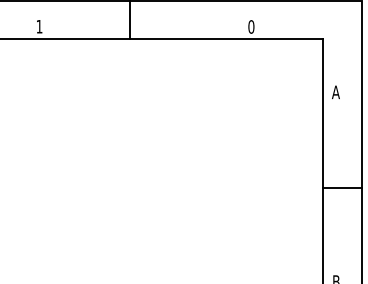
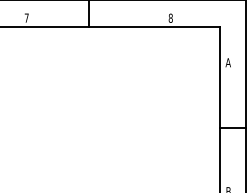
text: (39, 25) -> (26, 17), 1 -> 7
text: (250, 27) -> (170, 18), 0 -> 8

